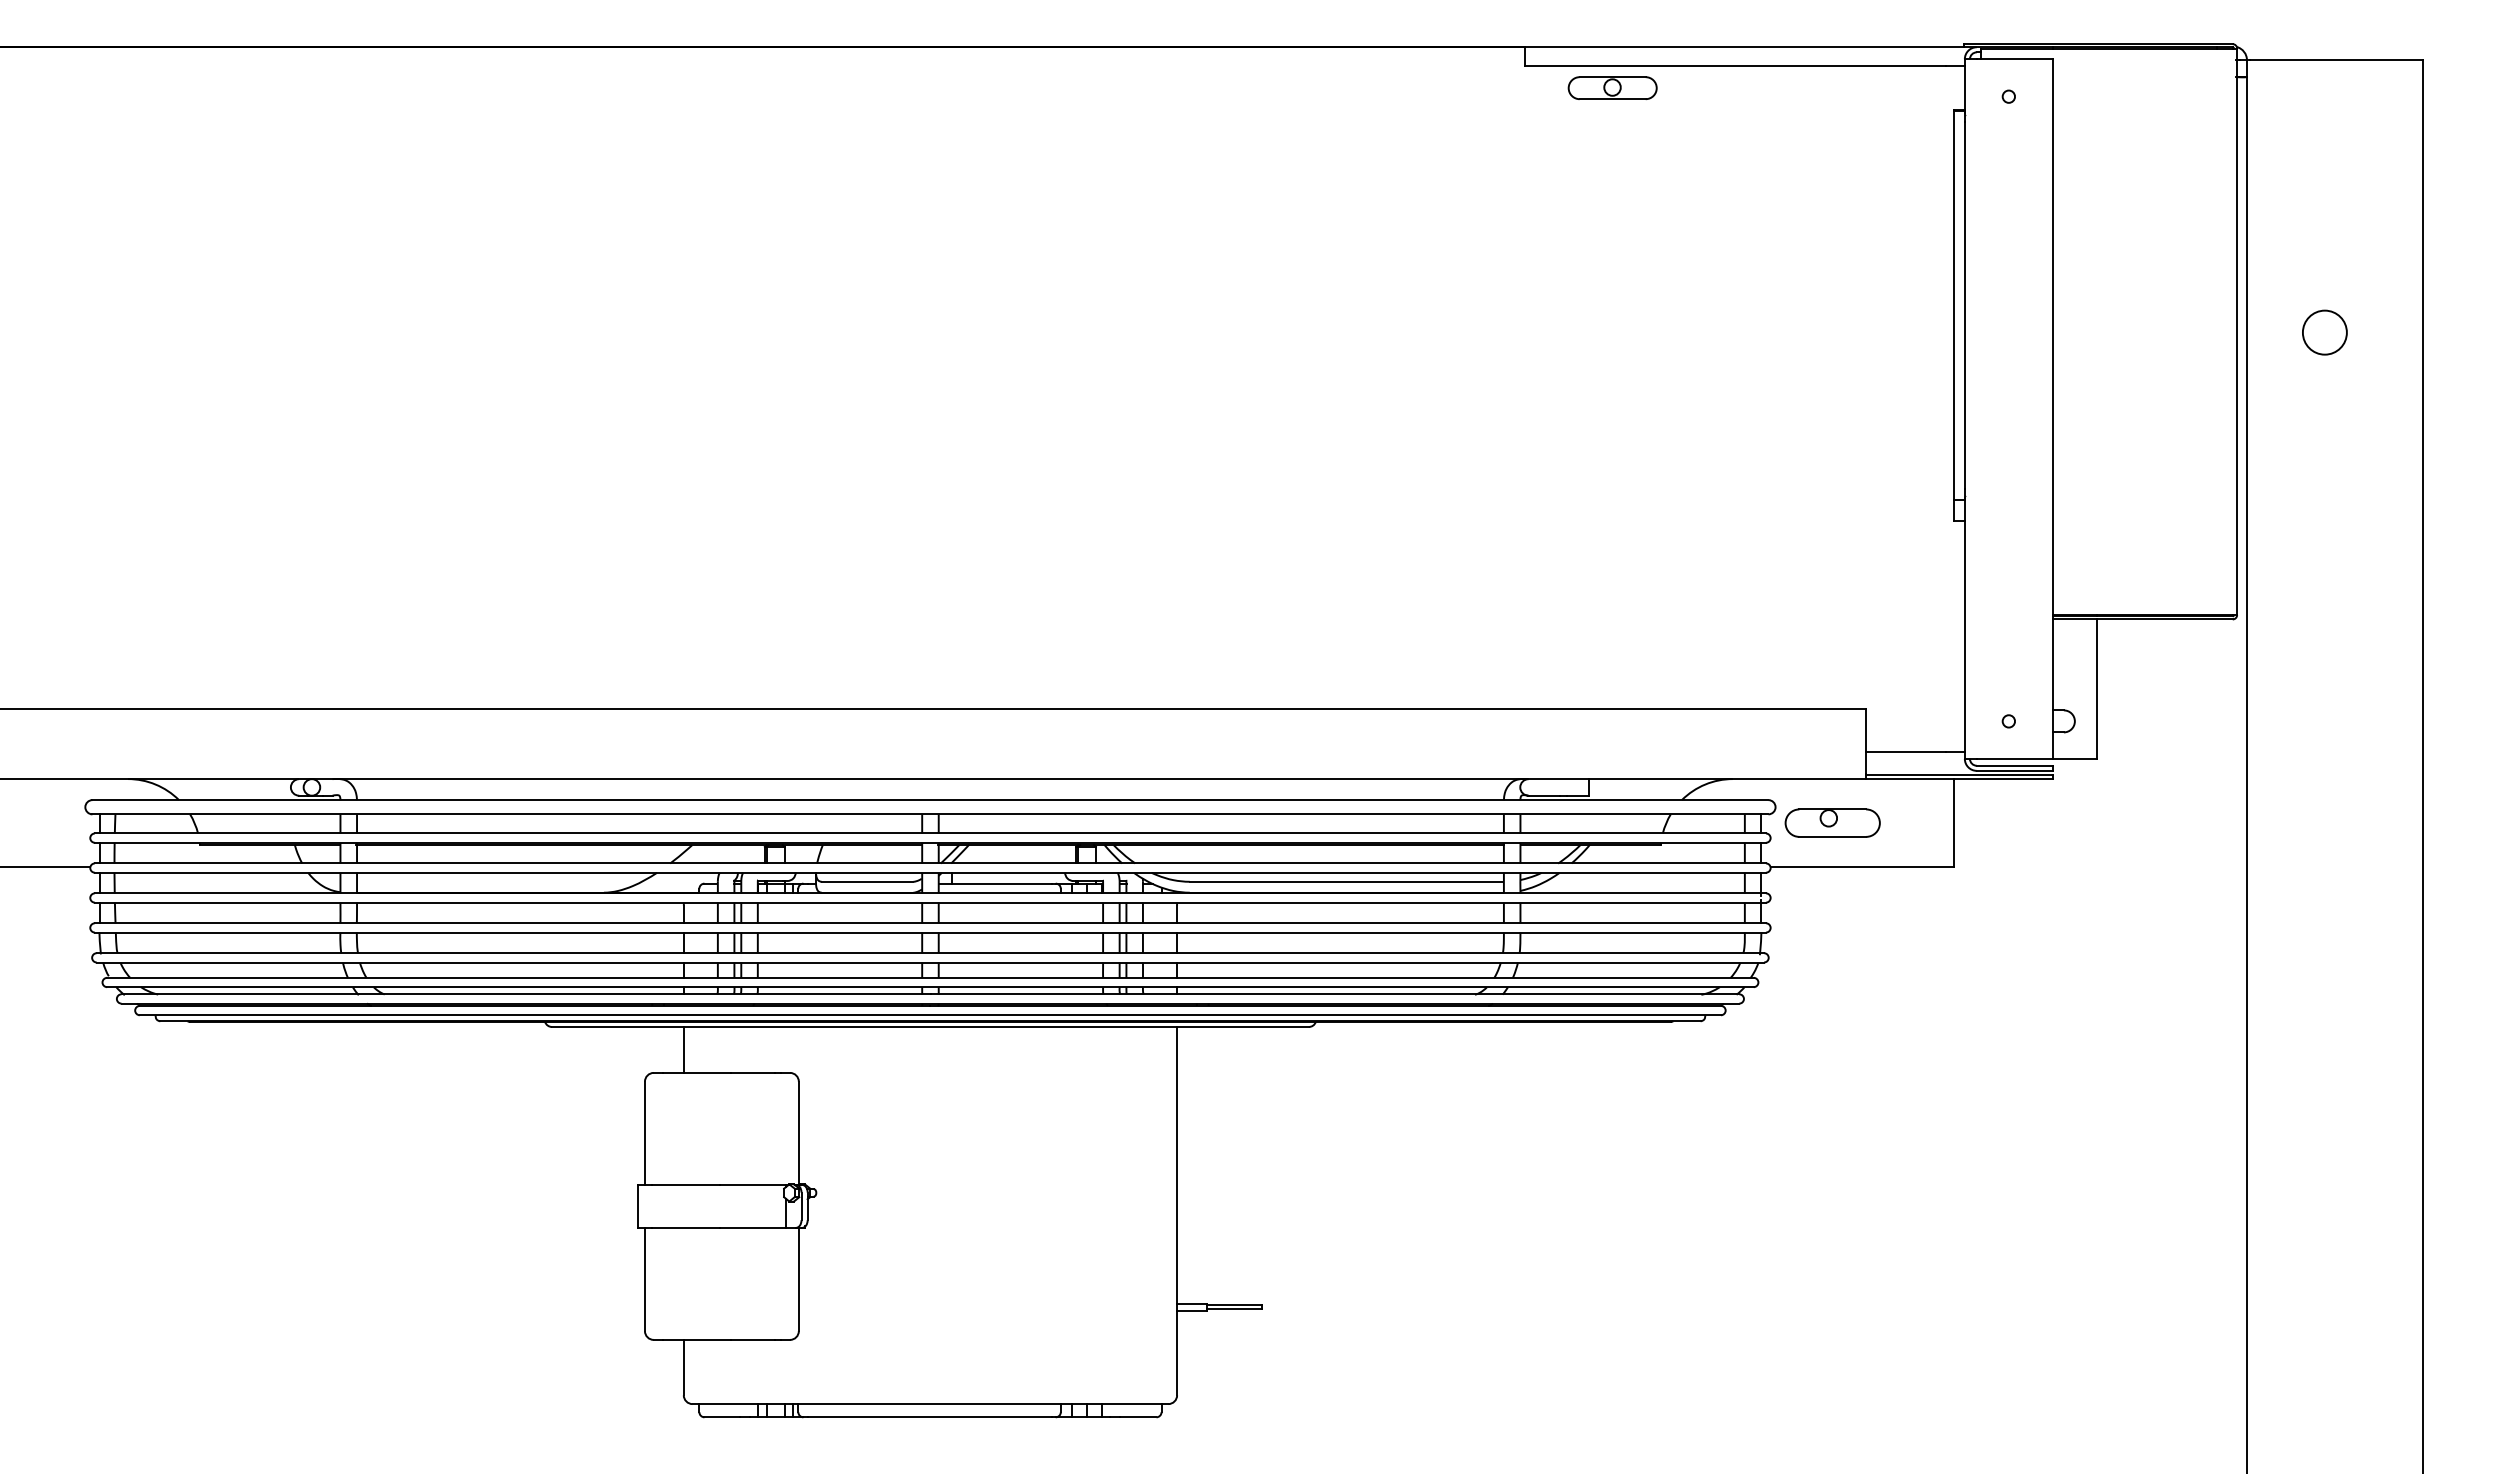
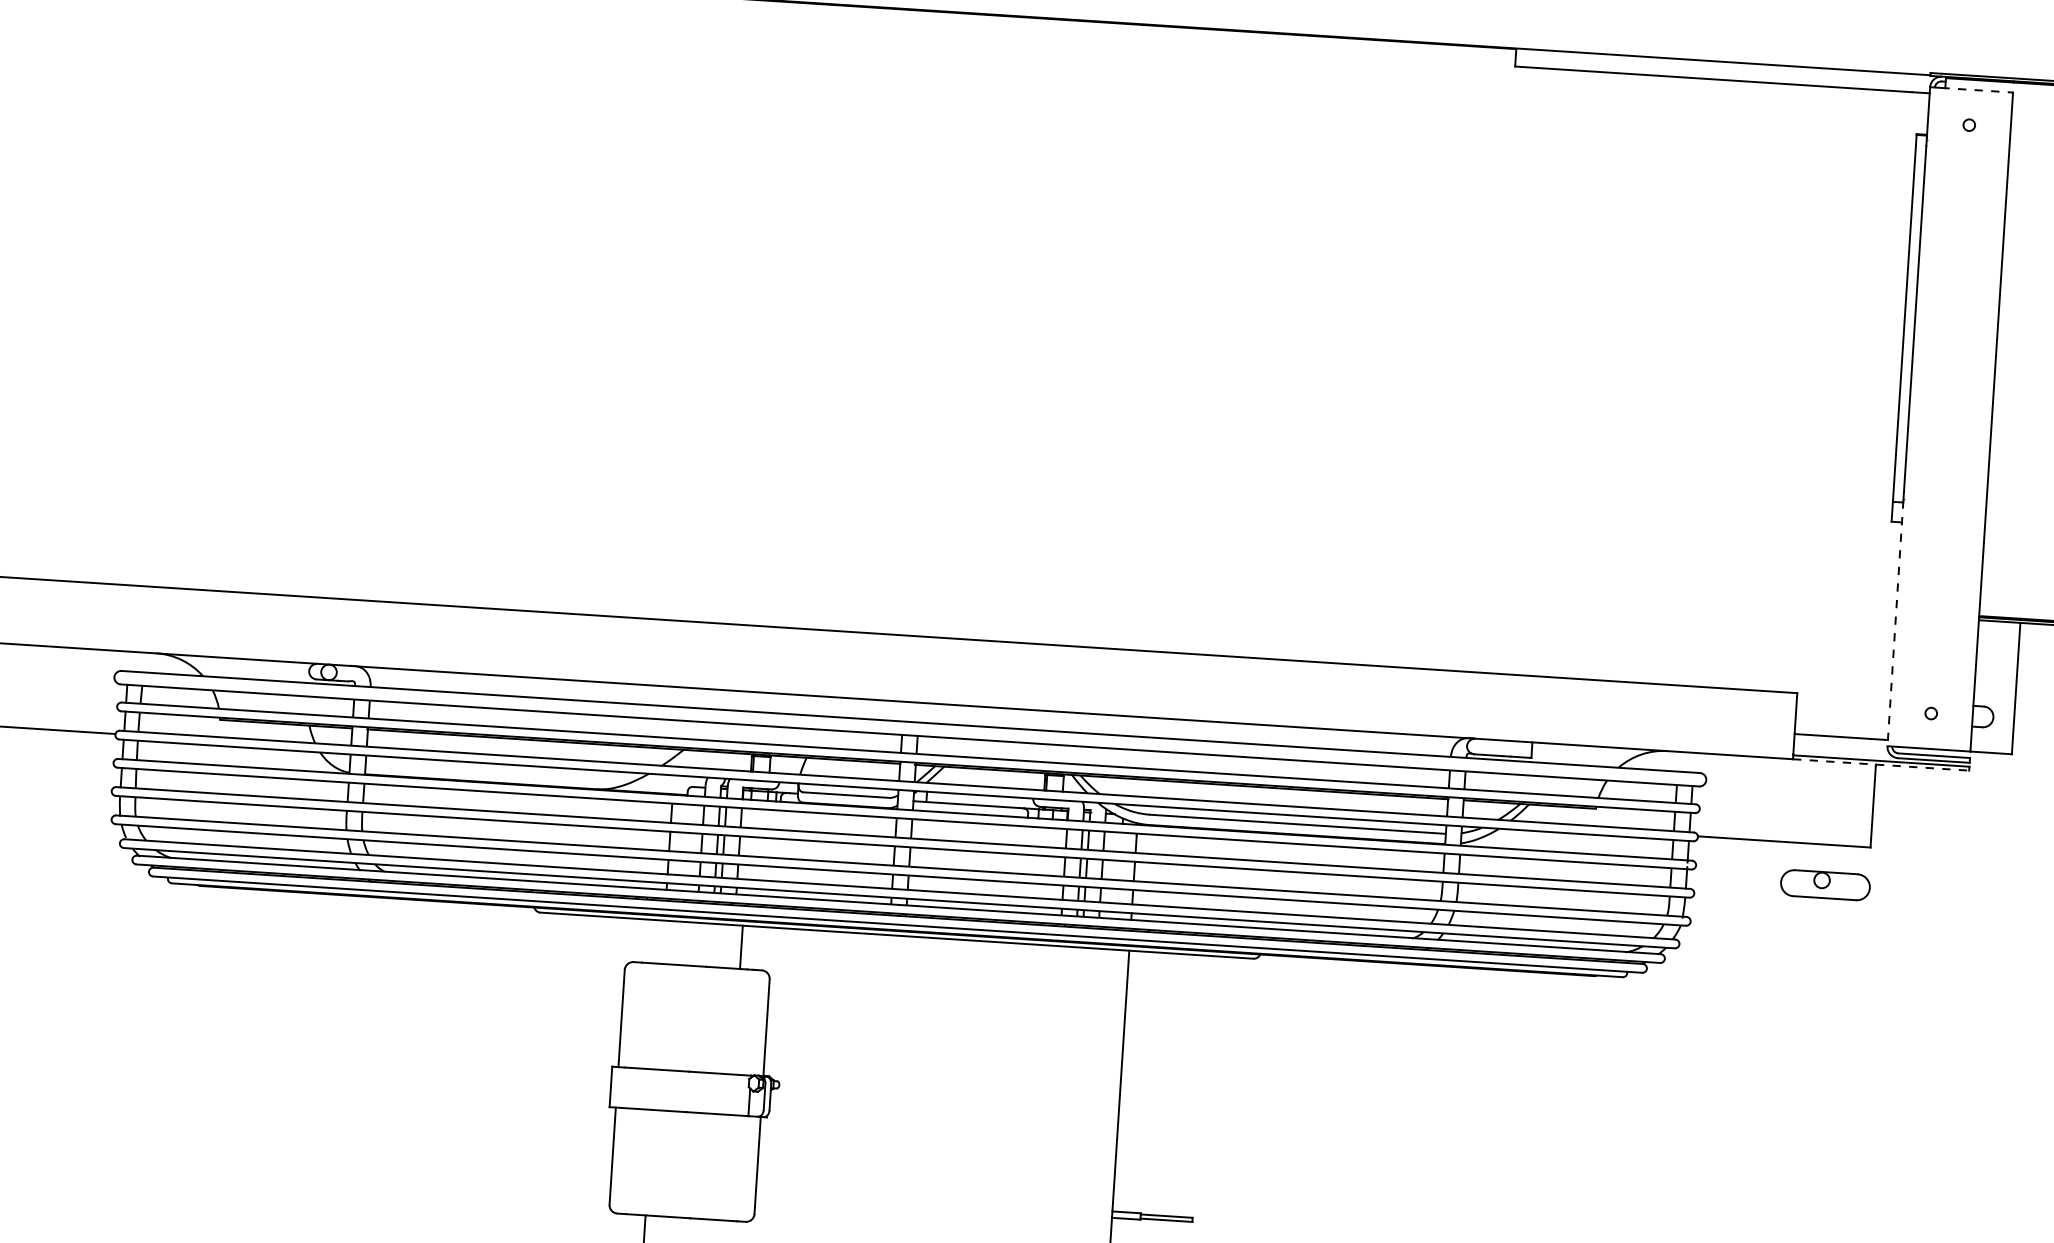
line: (2015, 59) -> (1977, 90), solid -> dashed
part: (1612, 87) -> (1596, 92), removed
line: (1964, 628) -> (1895, 623), solid -> dashed
line: (1959, 779) -> (1881, 765), solid -> dashed
part: (1832, 822) -> (1825, 884), moved
line: (683, 1049) -> (741, 946), moved

